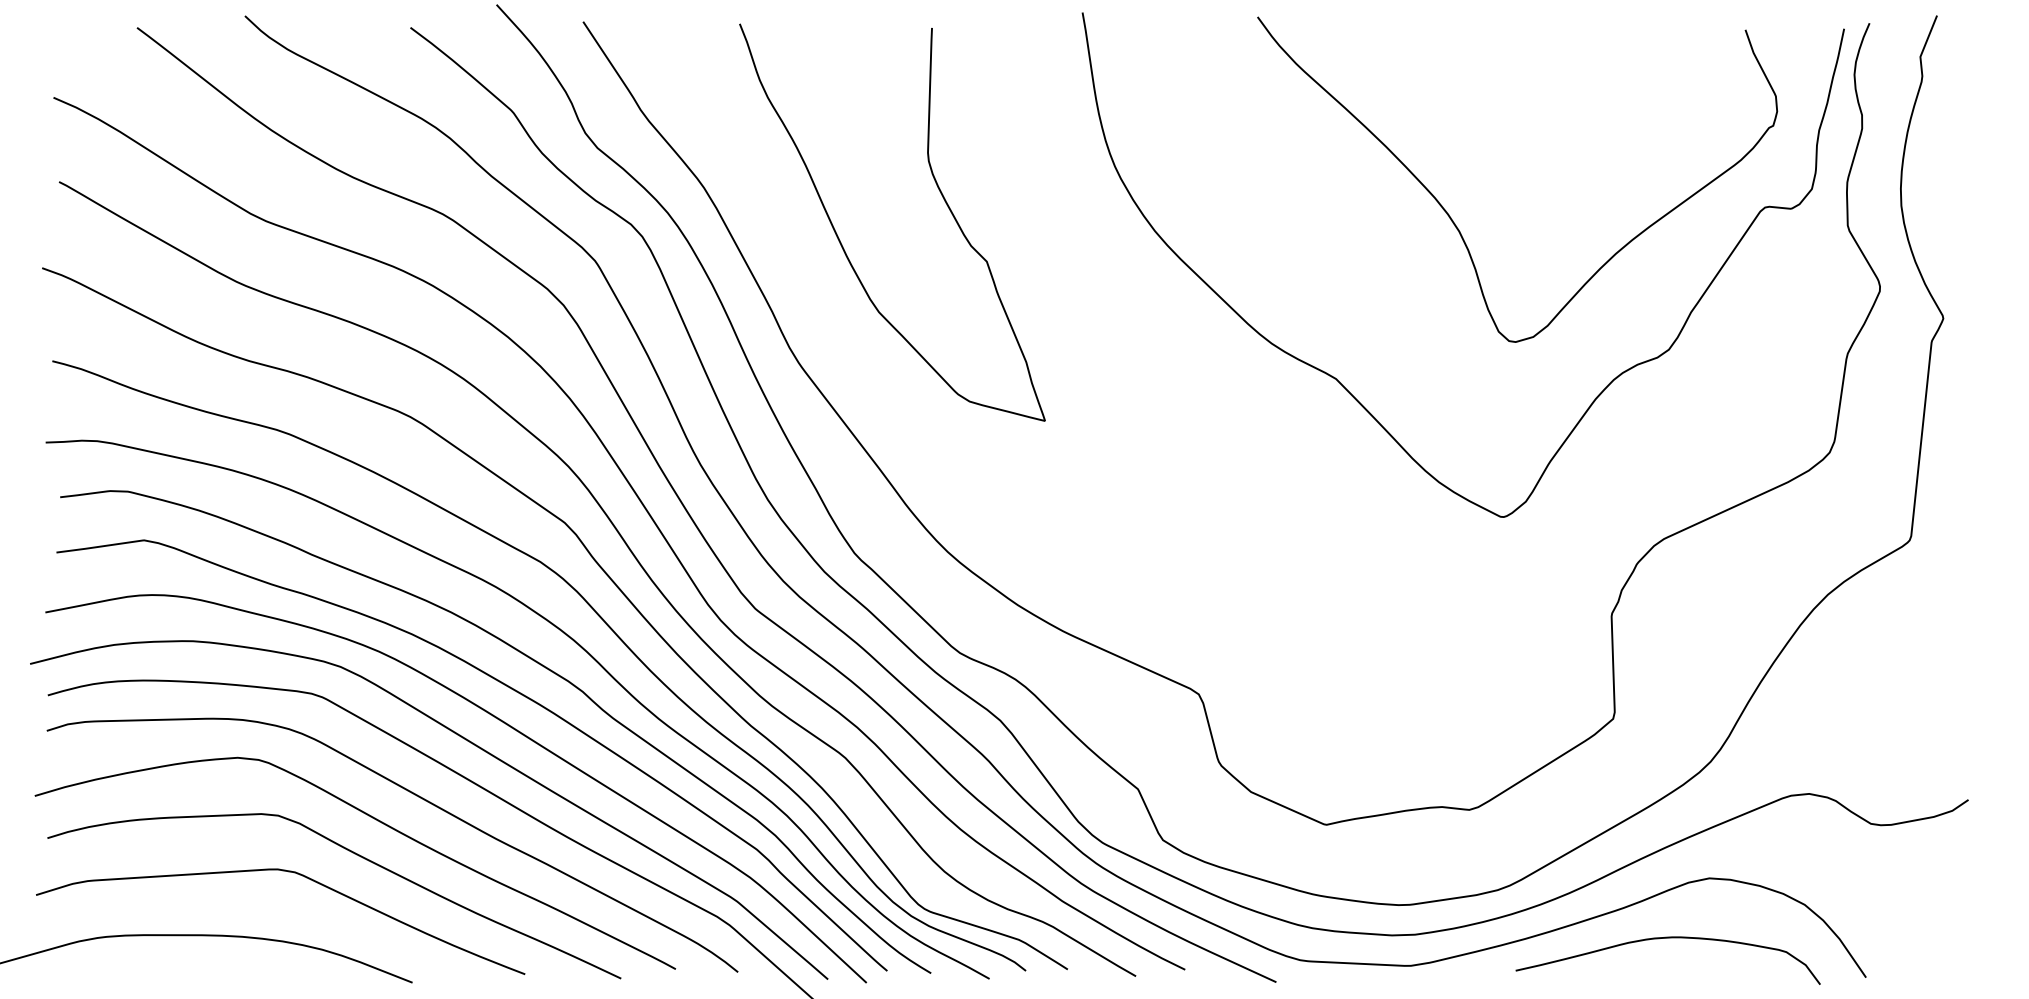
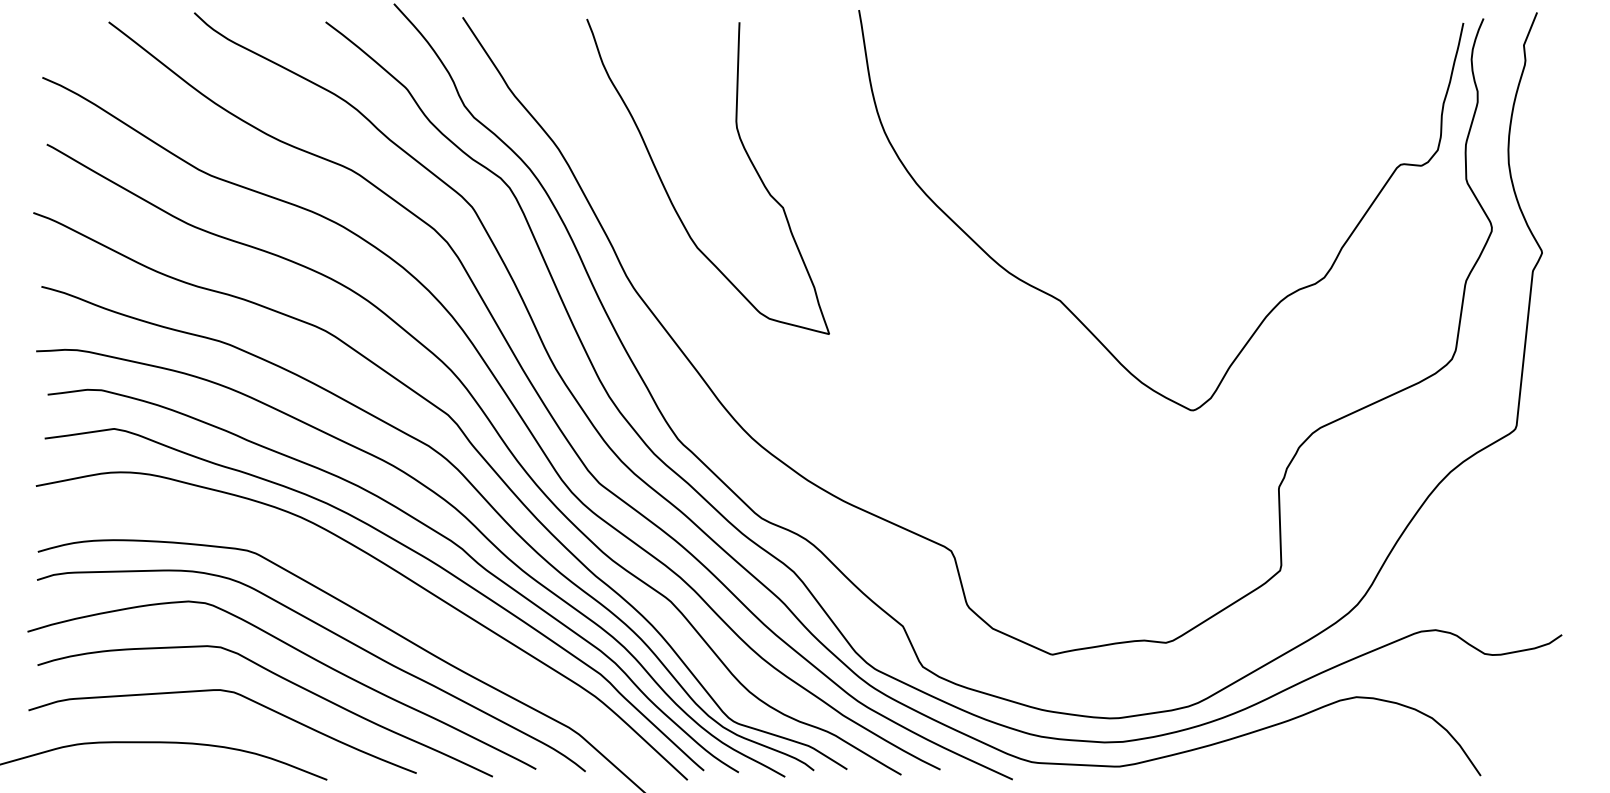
curve: (1453, 220) -> (1153, 175), removed
curve: (470, 743) -> (373, 590), removed
curve: (1667, 938) -> (1323, 744), removed

